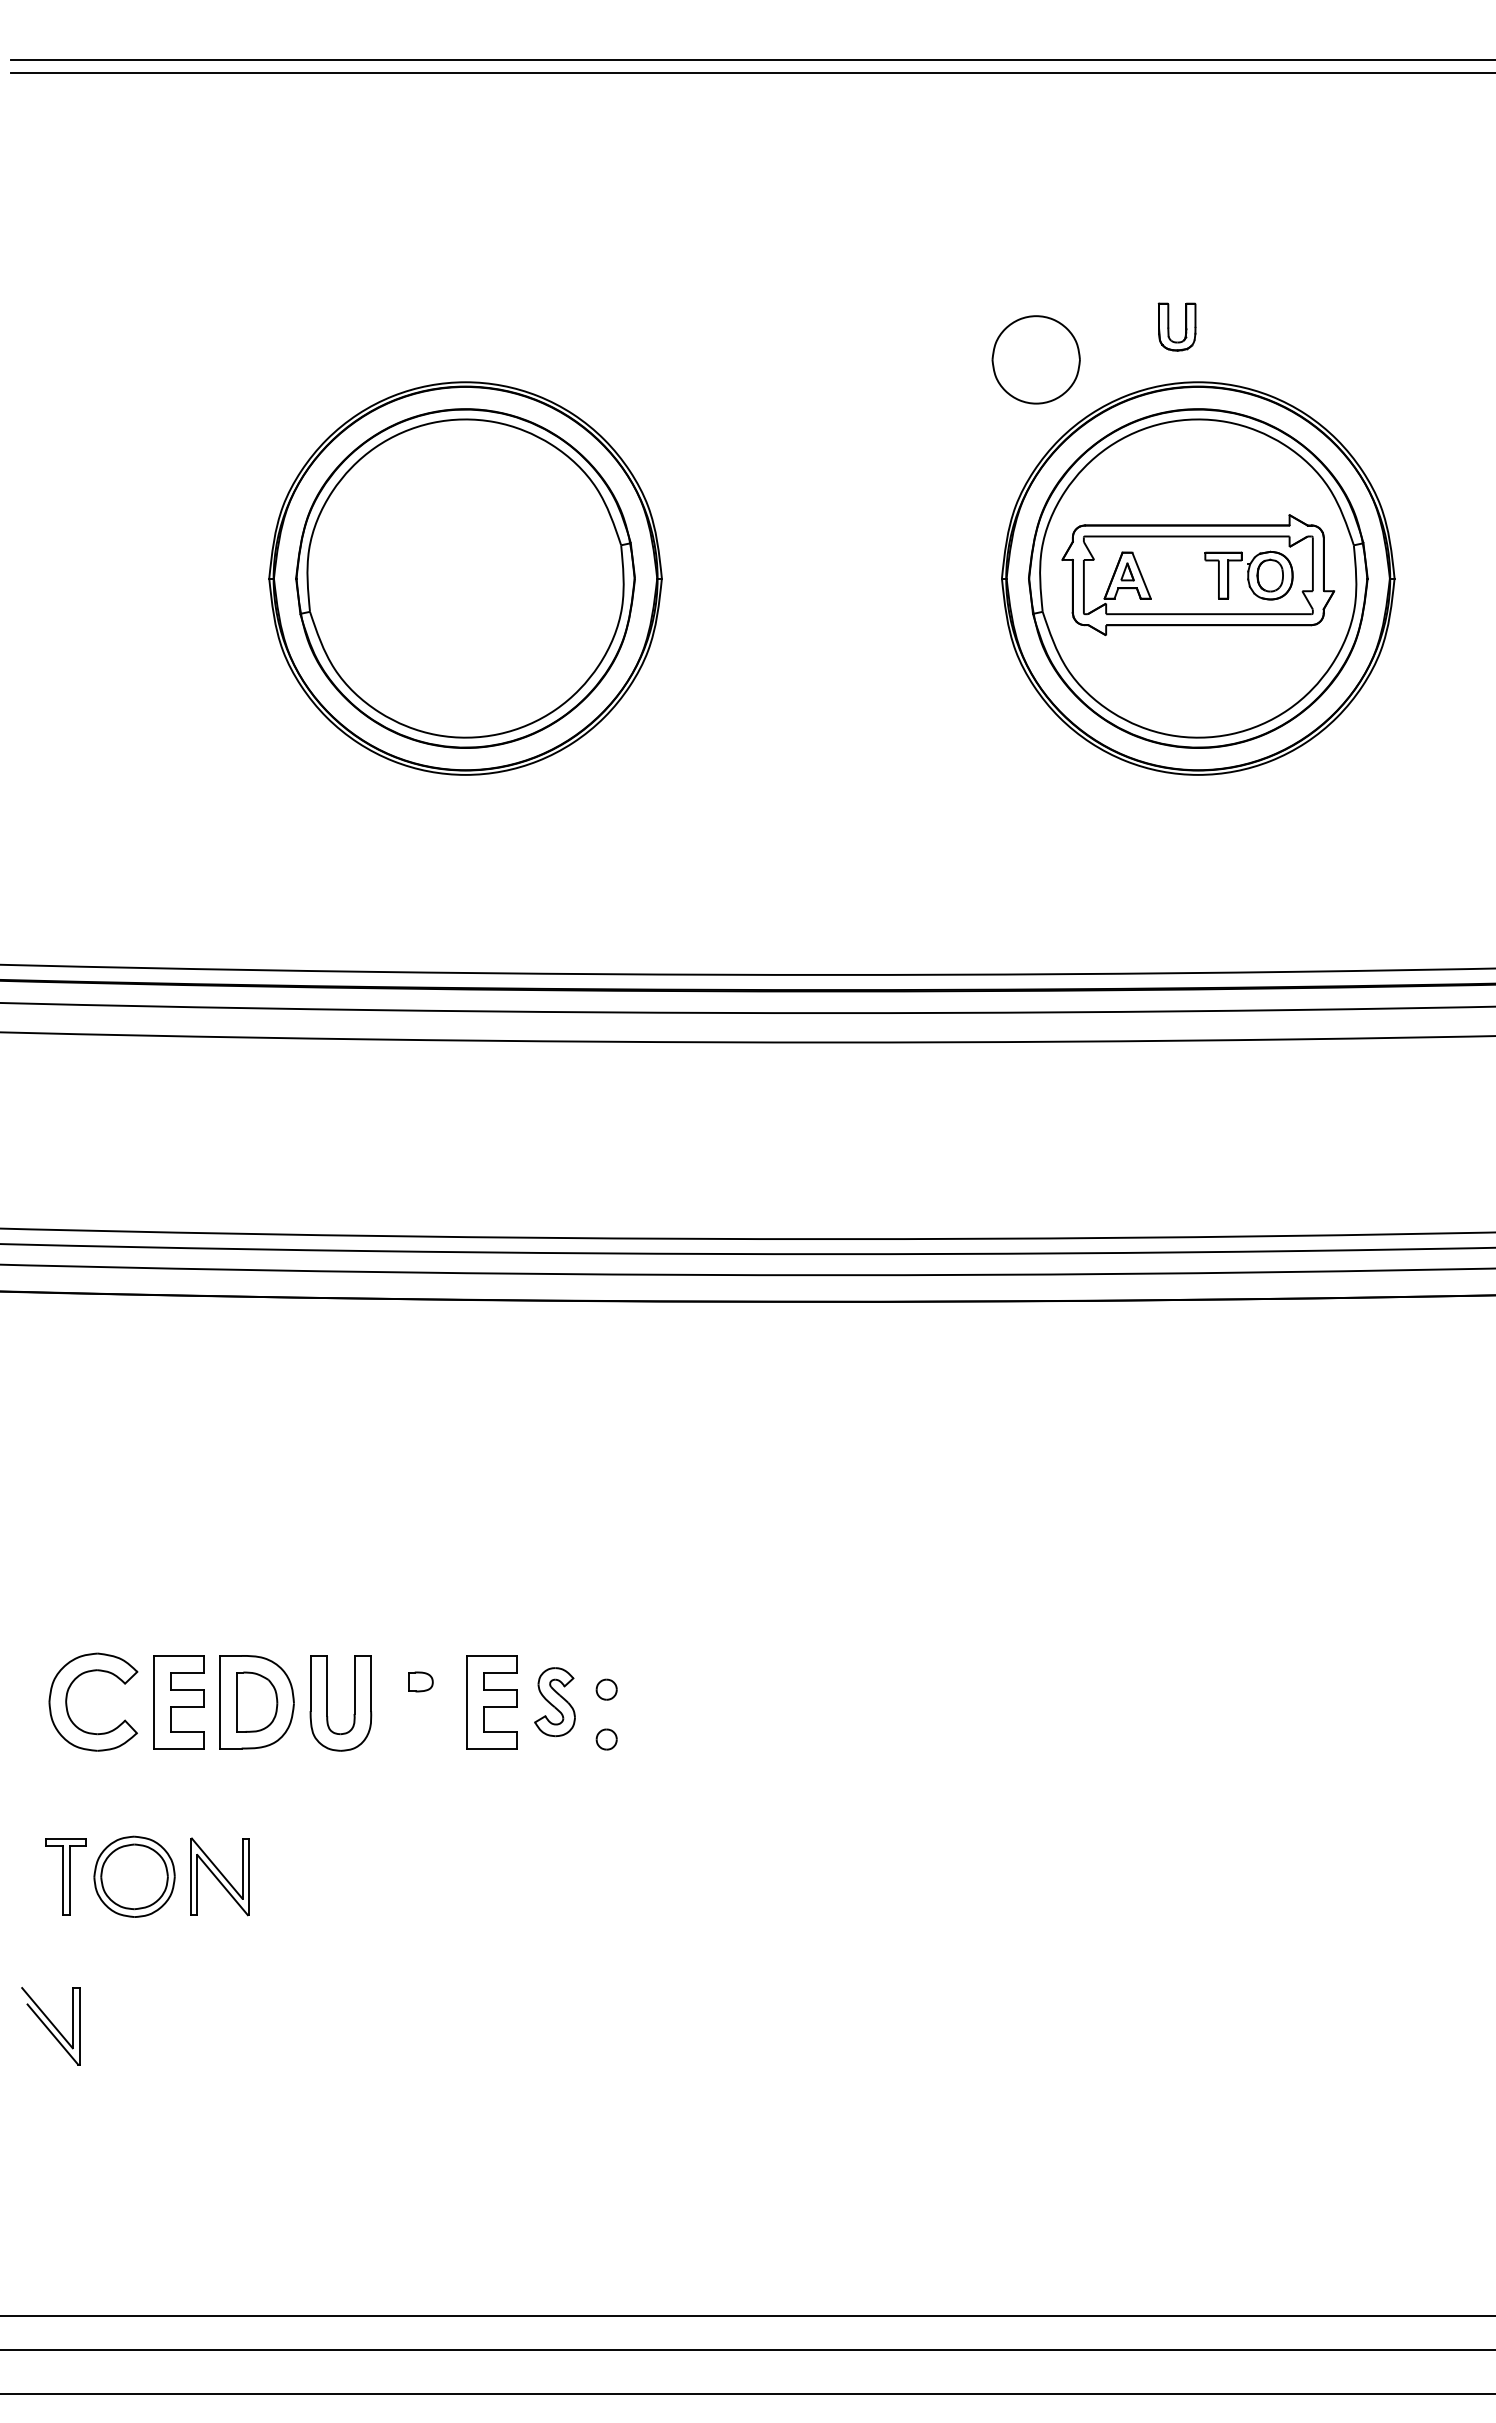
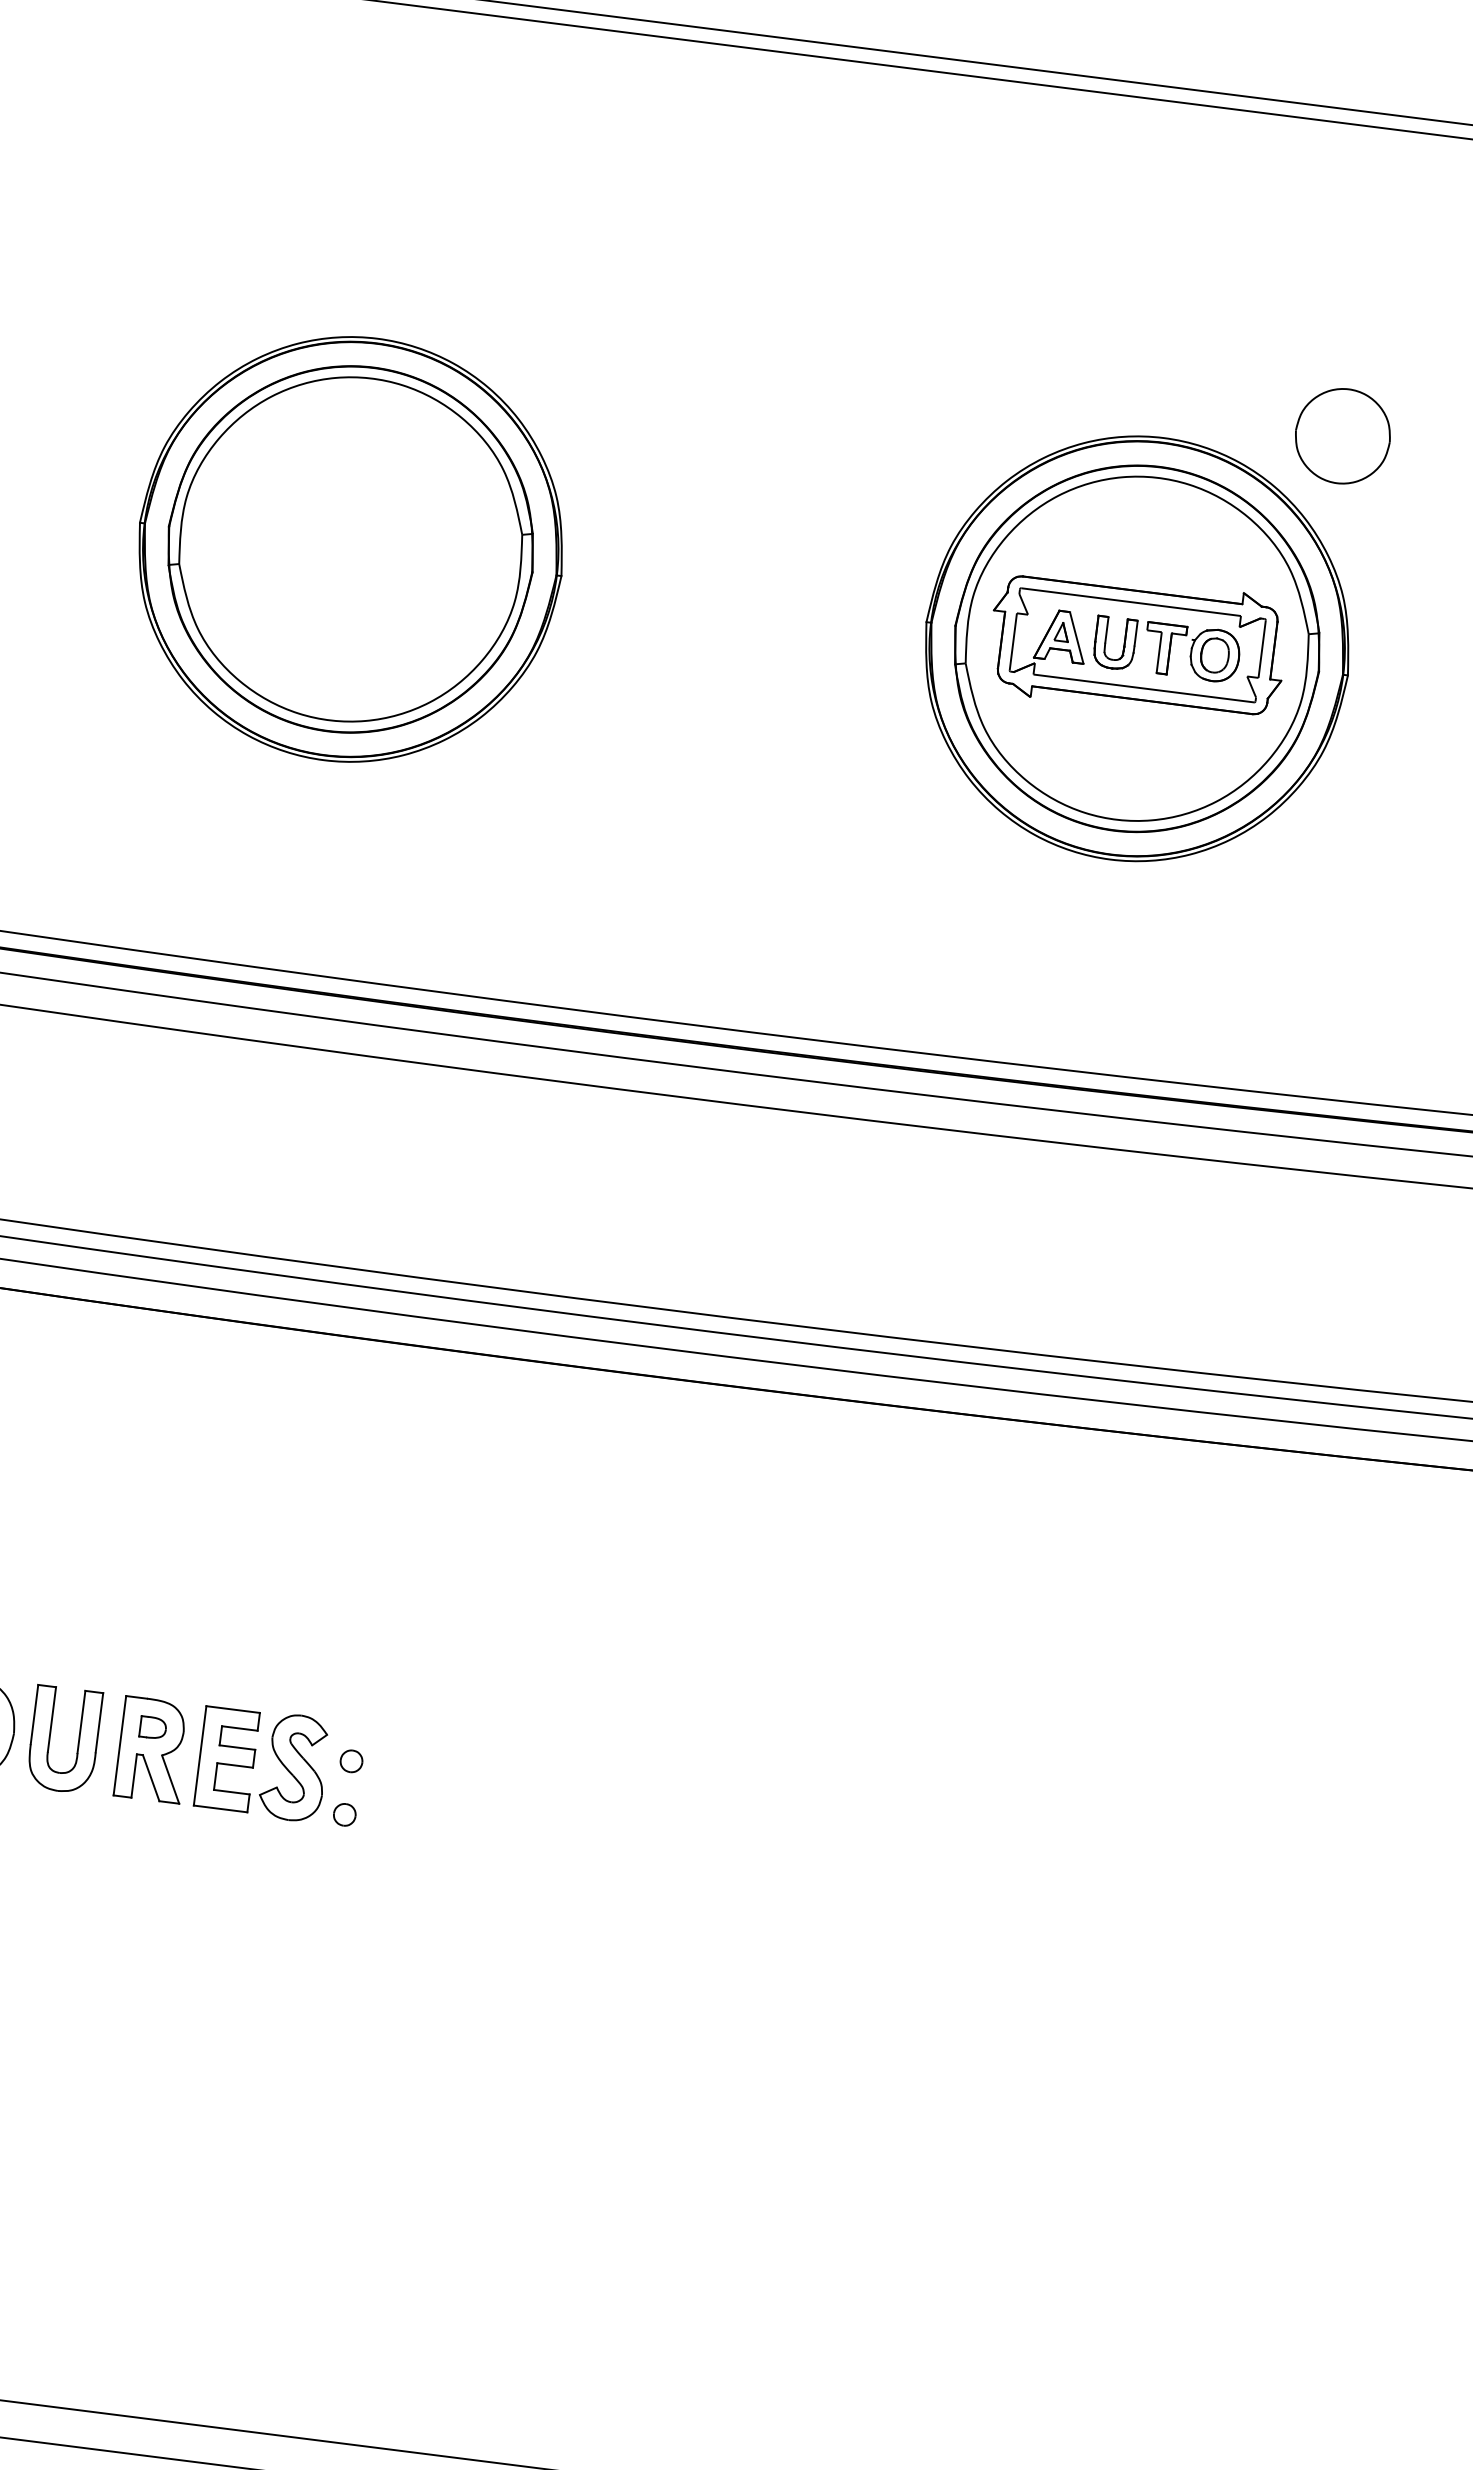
part: (1169, 326) -> (1106, 641), moved
part: (1035, 359) -> (1342, 435), moved
part: (554, 1701) -> (293, 1766), size x1.43
part: (423, 1702) -> (153, 1750), added

